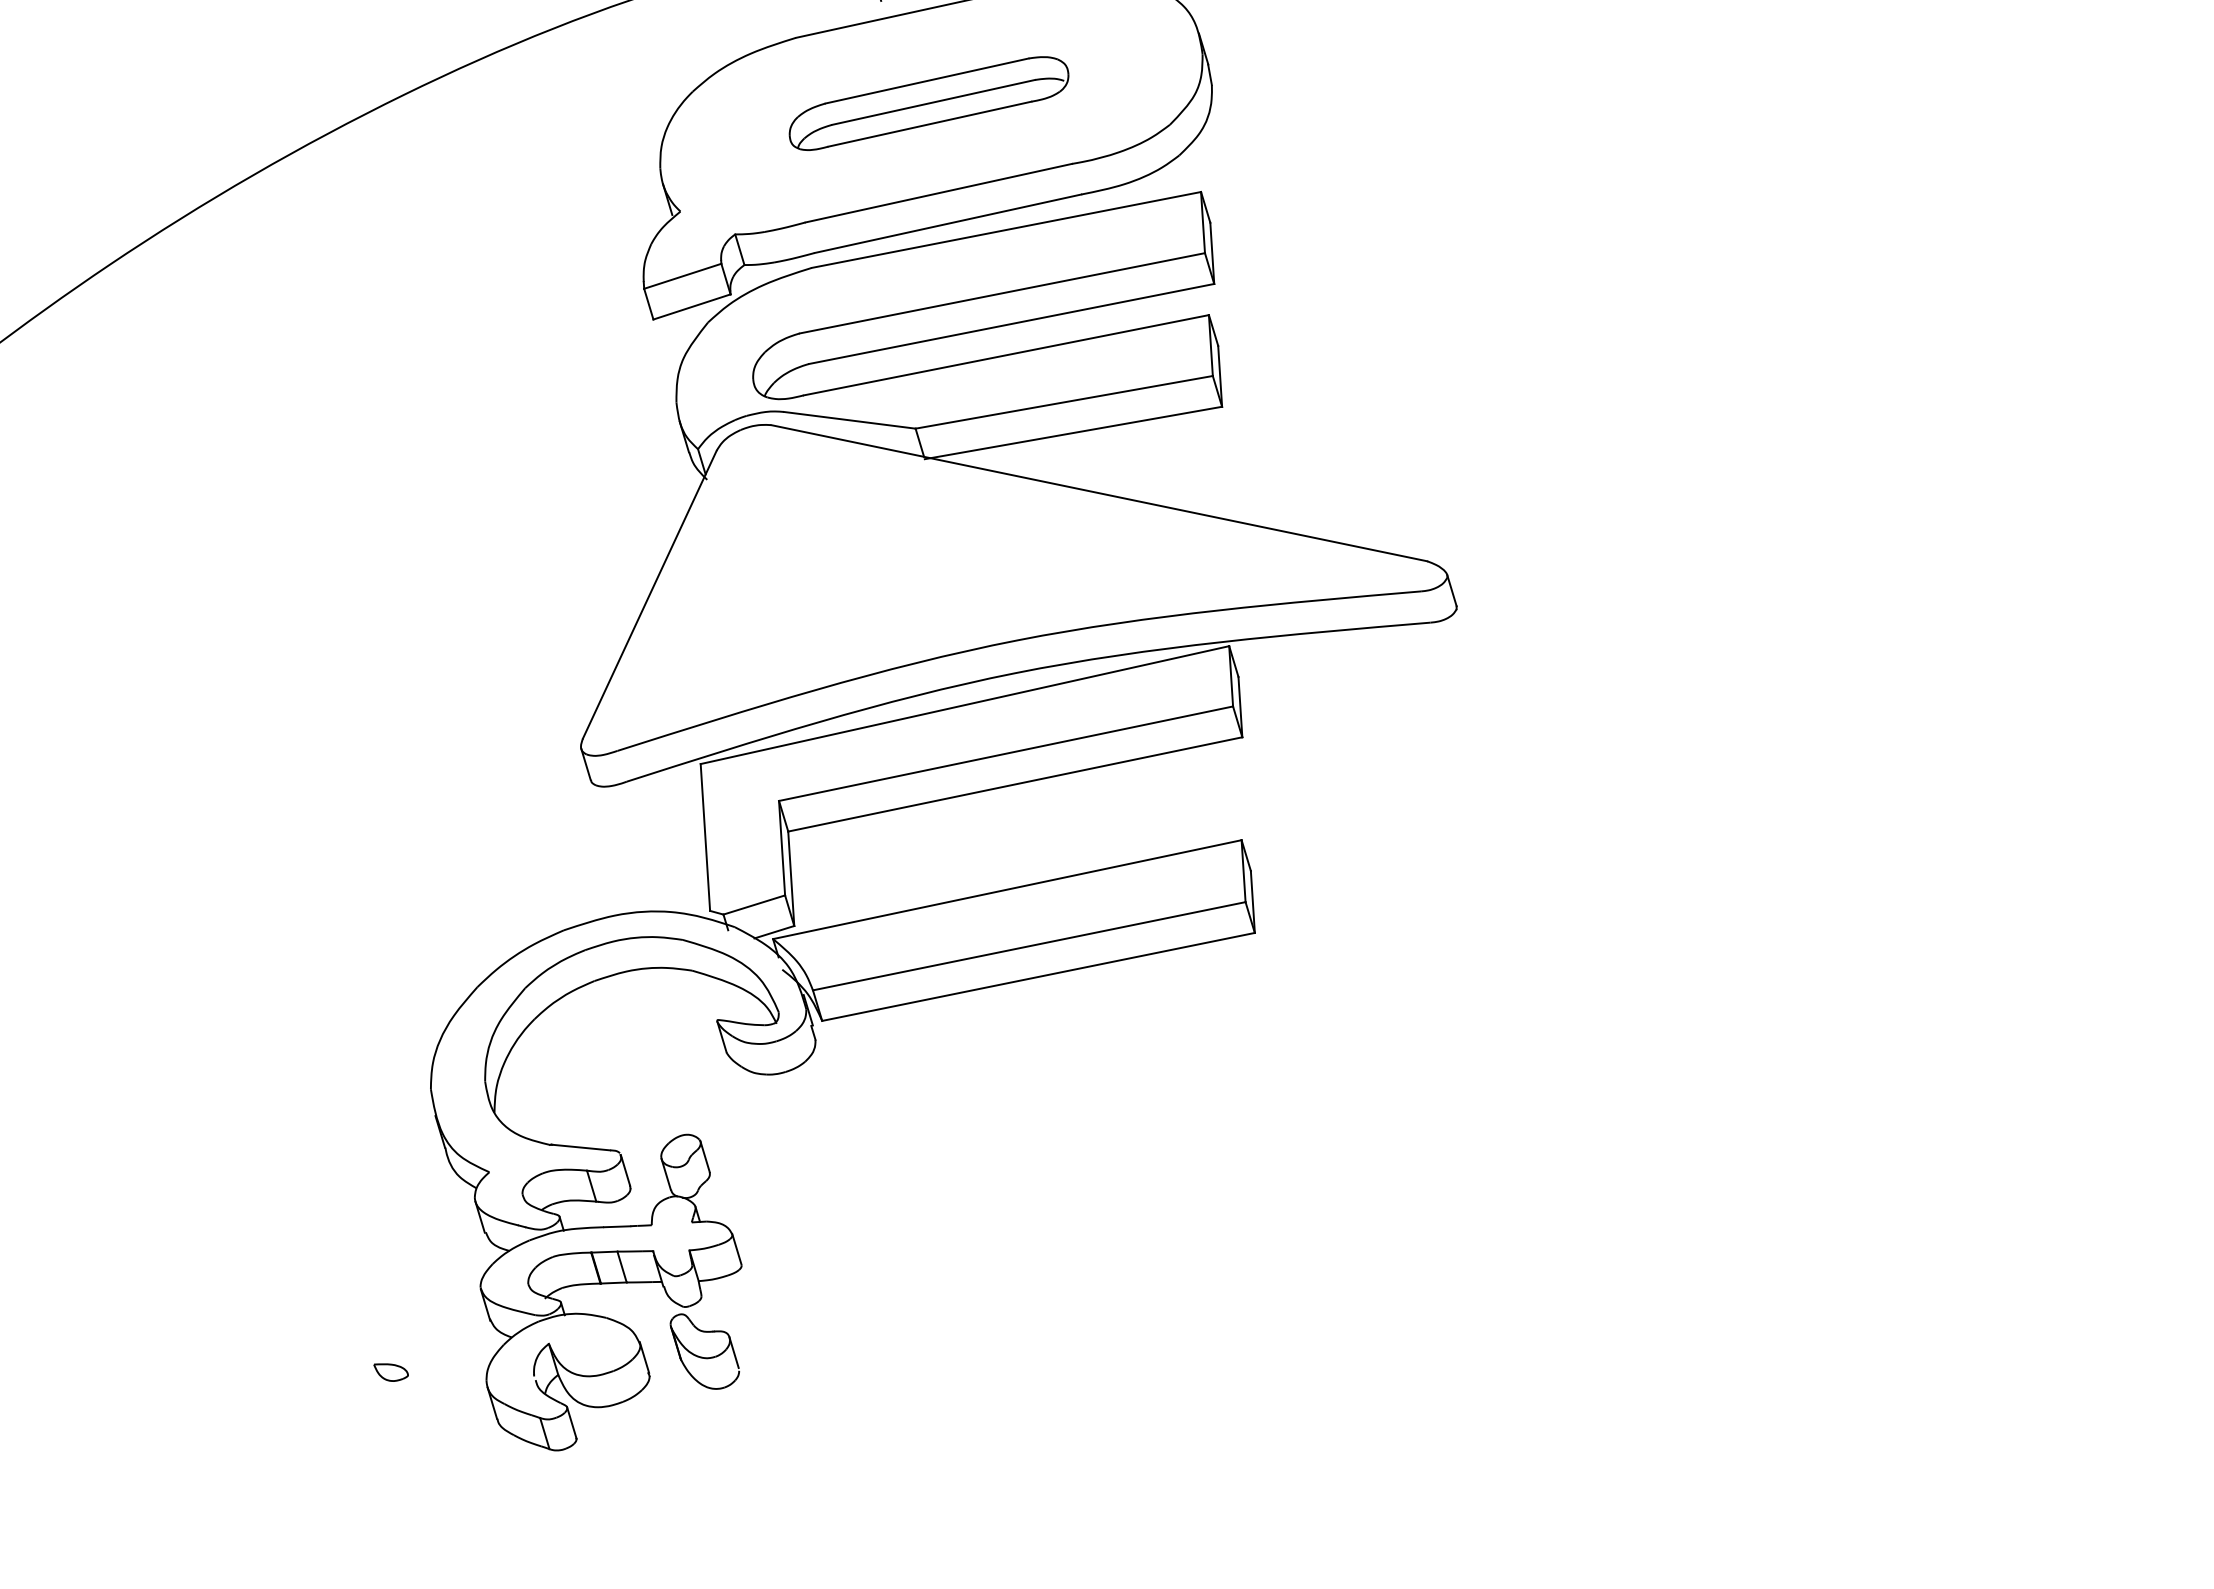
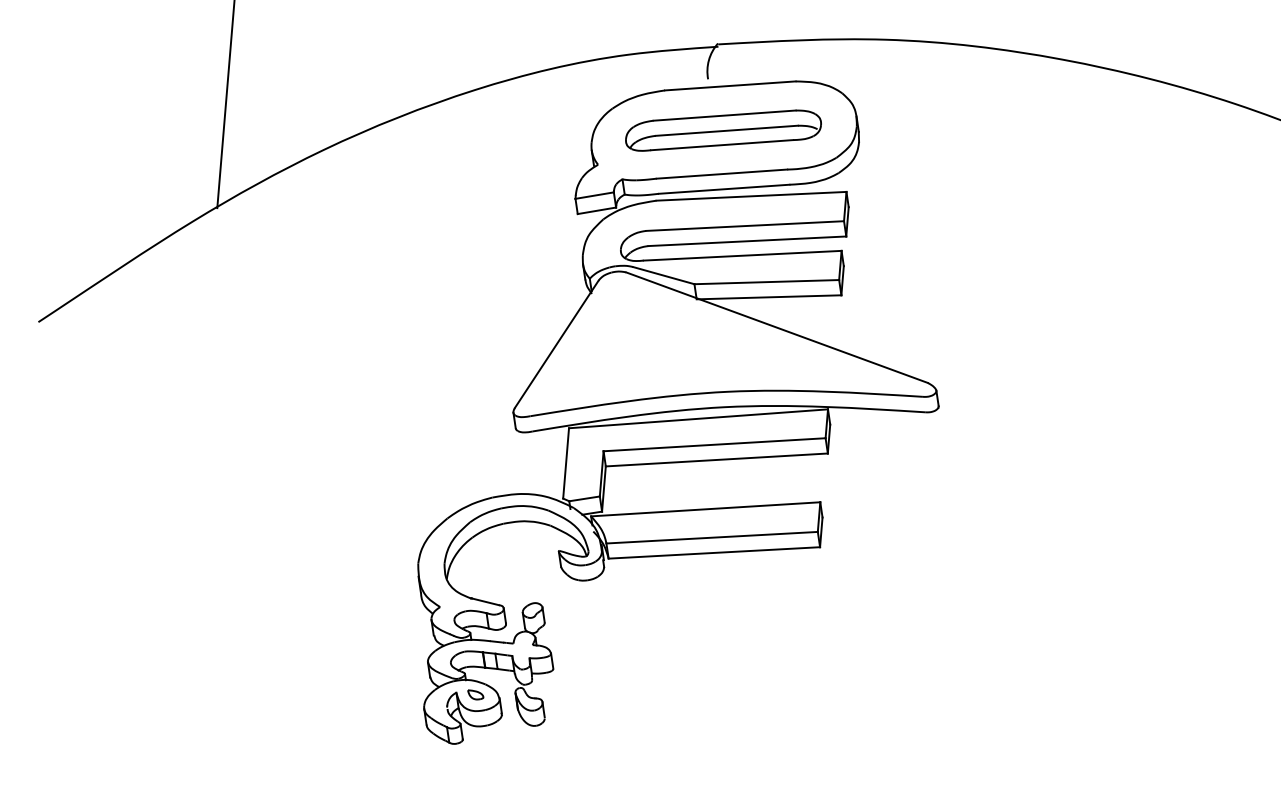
part: (928, 102) -> (723, 130), size x1.43
part: (390, 1371) -> (475, 694), moved

